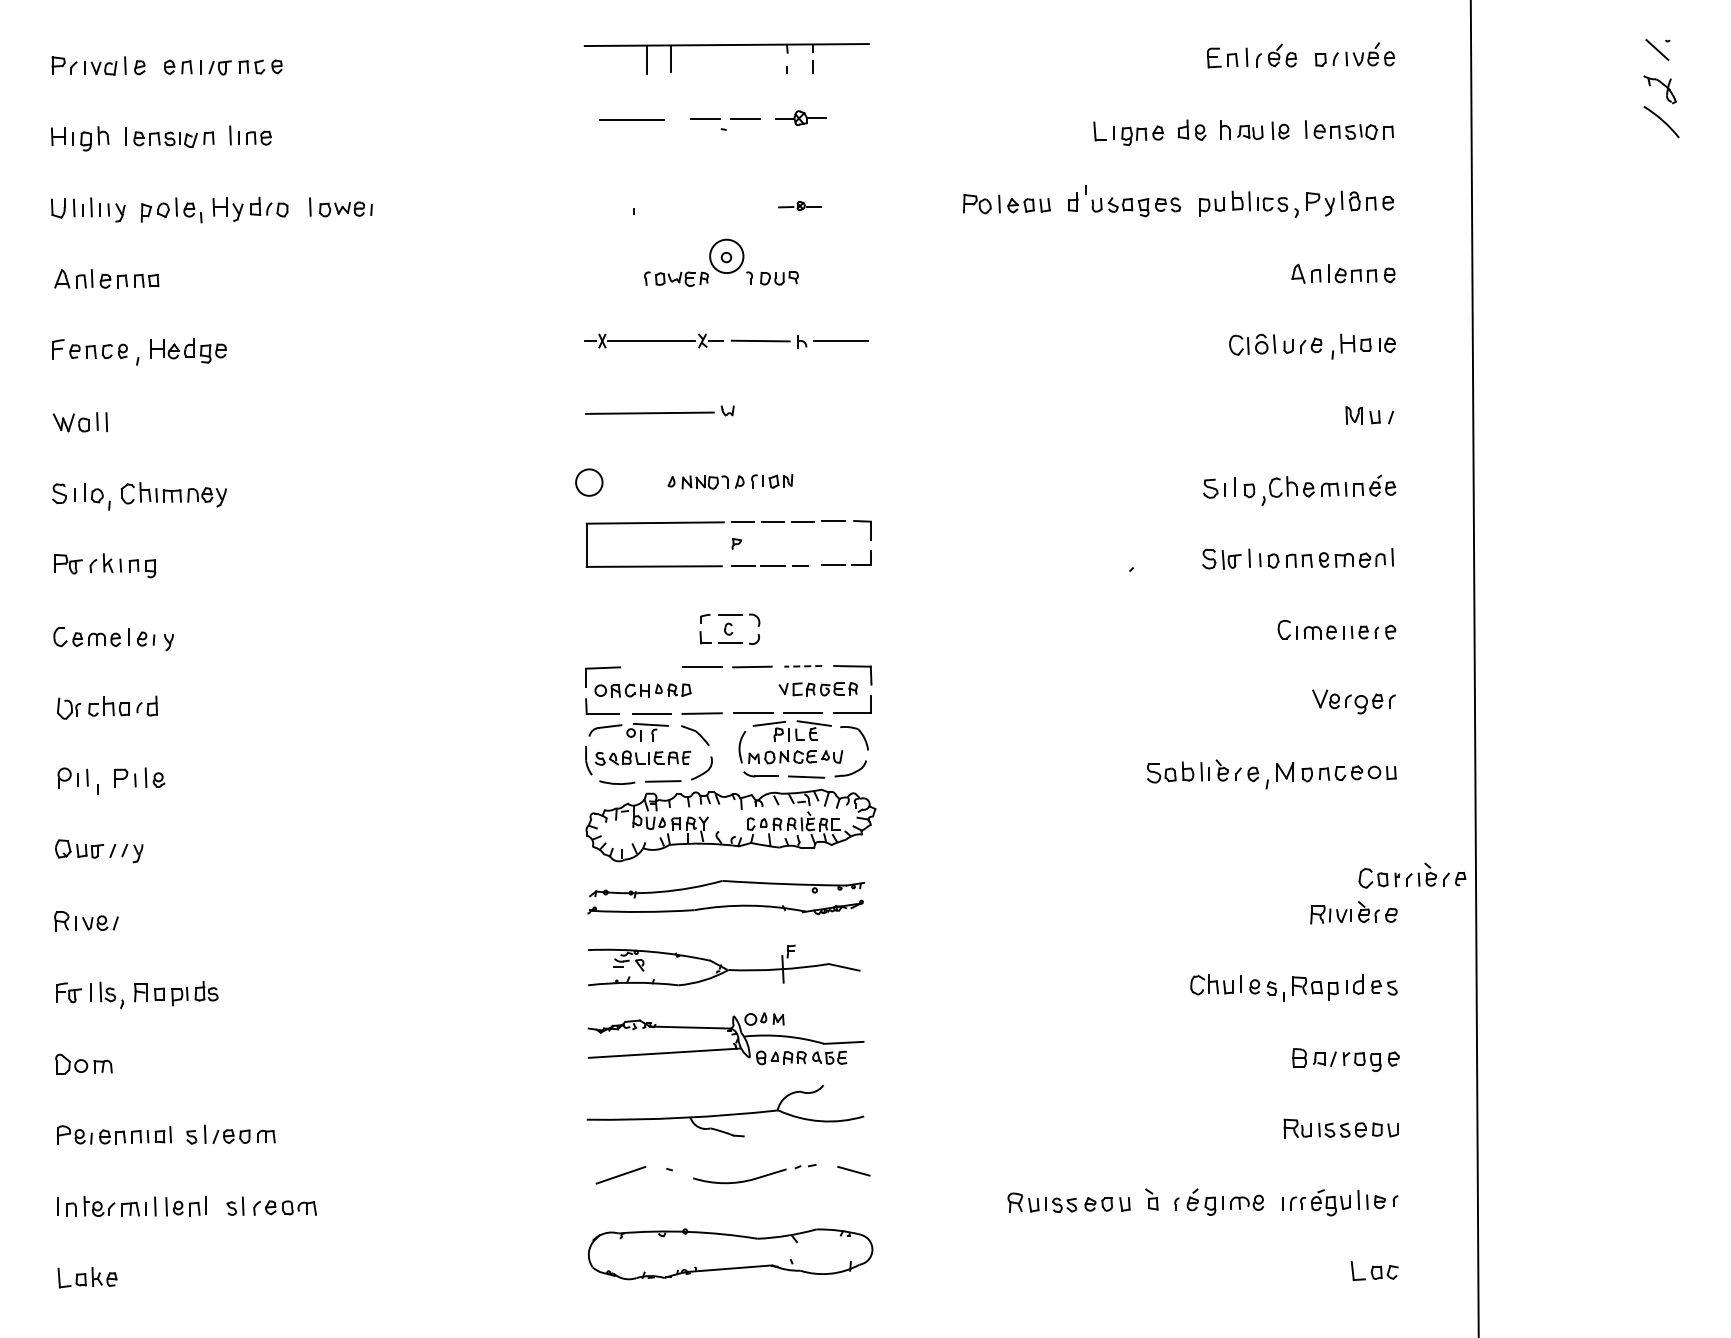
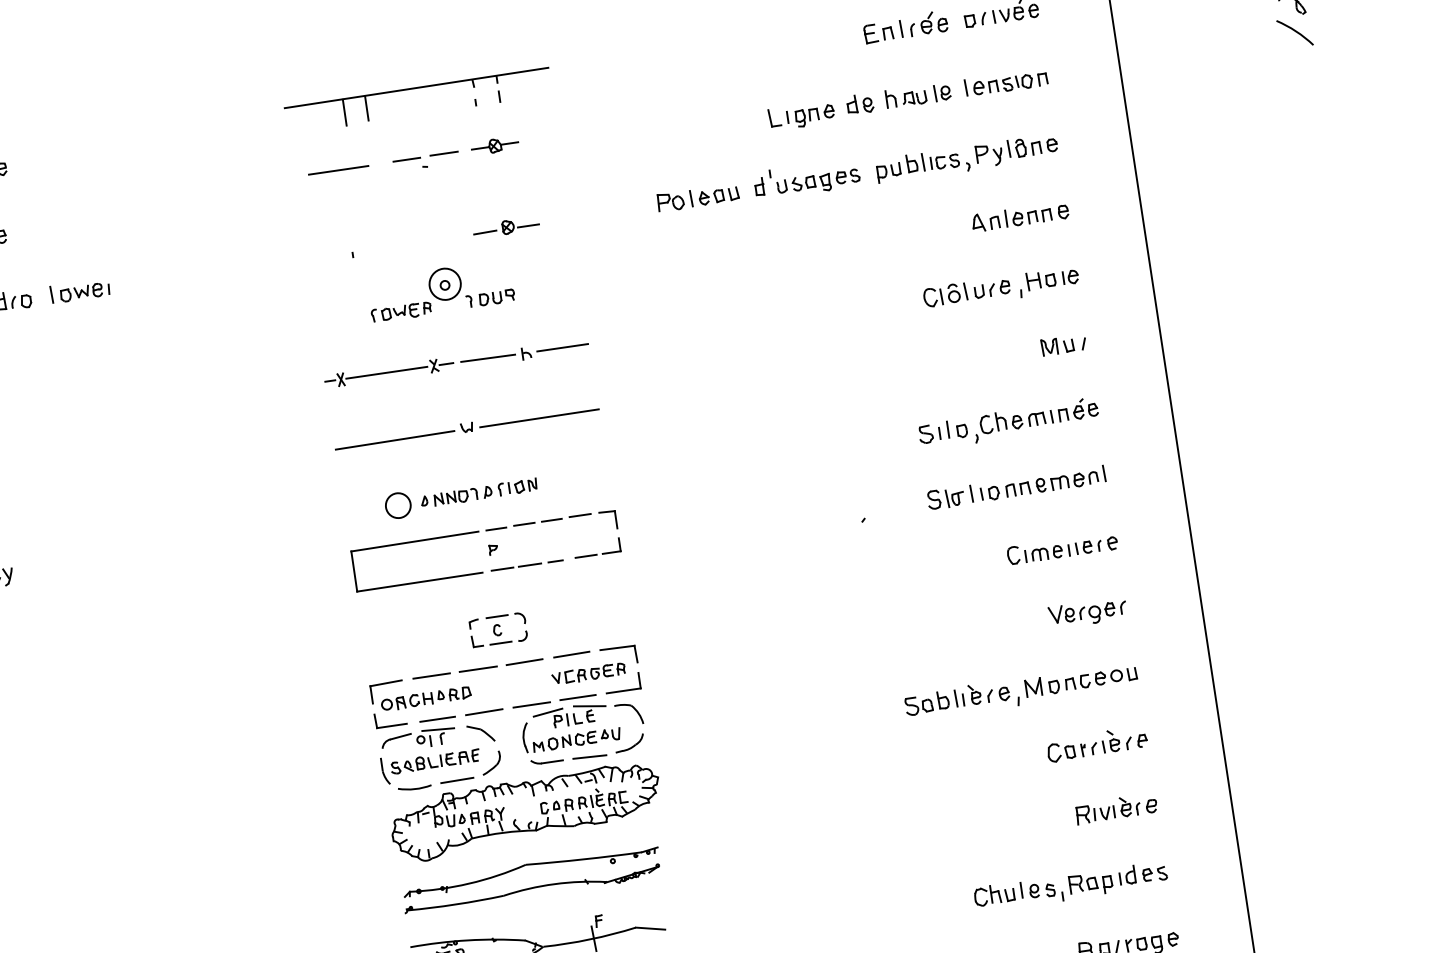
part: (799, 205) -> (505, 227), size x1.67
line: (805, 411) -> (539, 417), added
circle: (589, 482) -> (398, 505), moved
line: (803, 666) -> (571, 654), dashed -> solid
line: (651, 667) -> (430, 676), added
part: (1412, 875) -> (1097, 744), moved

